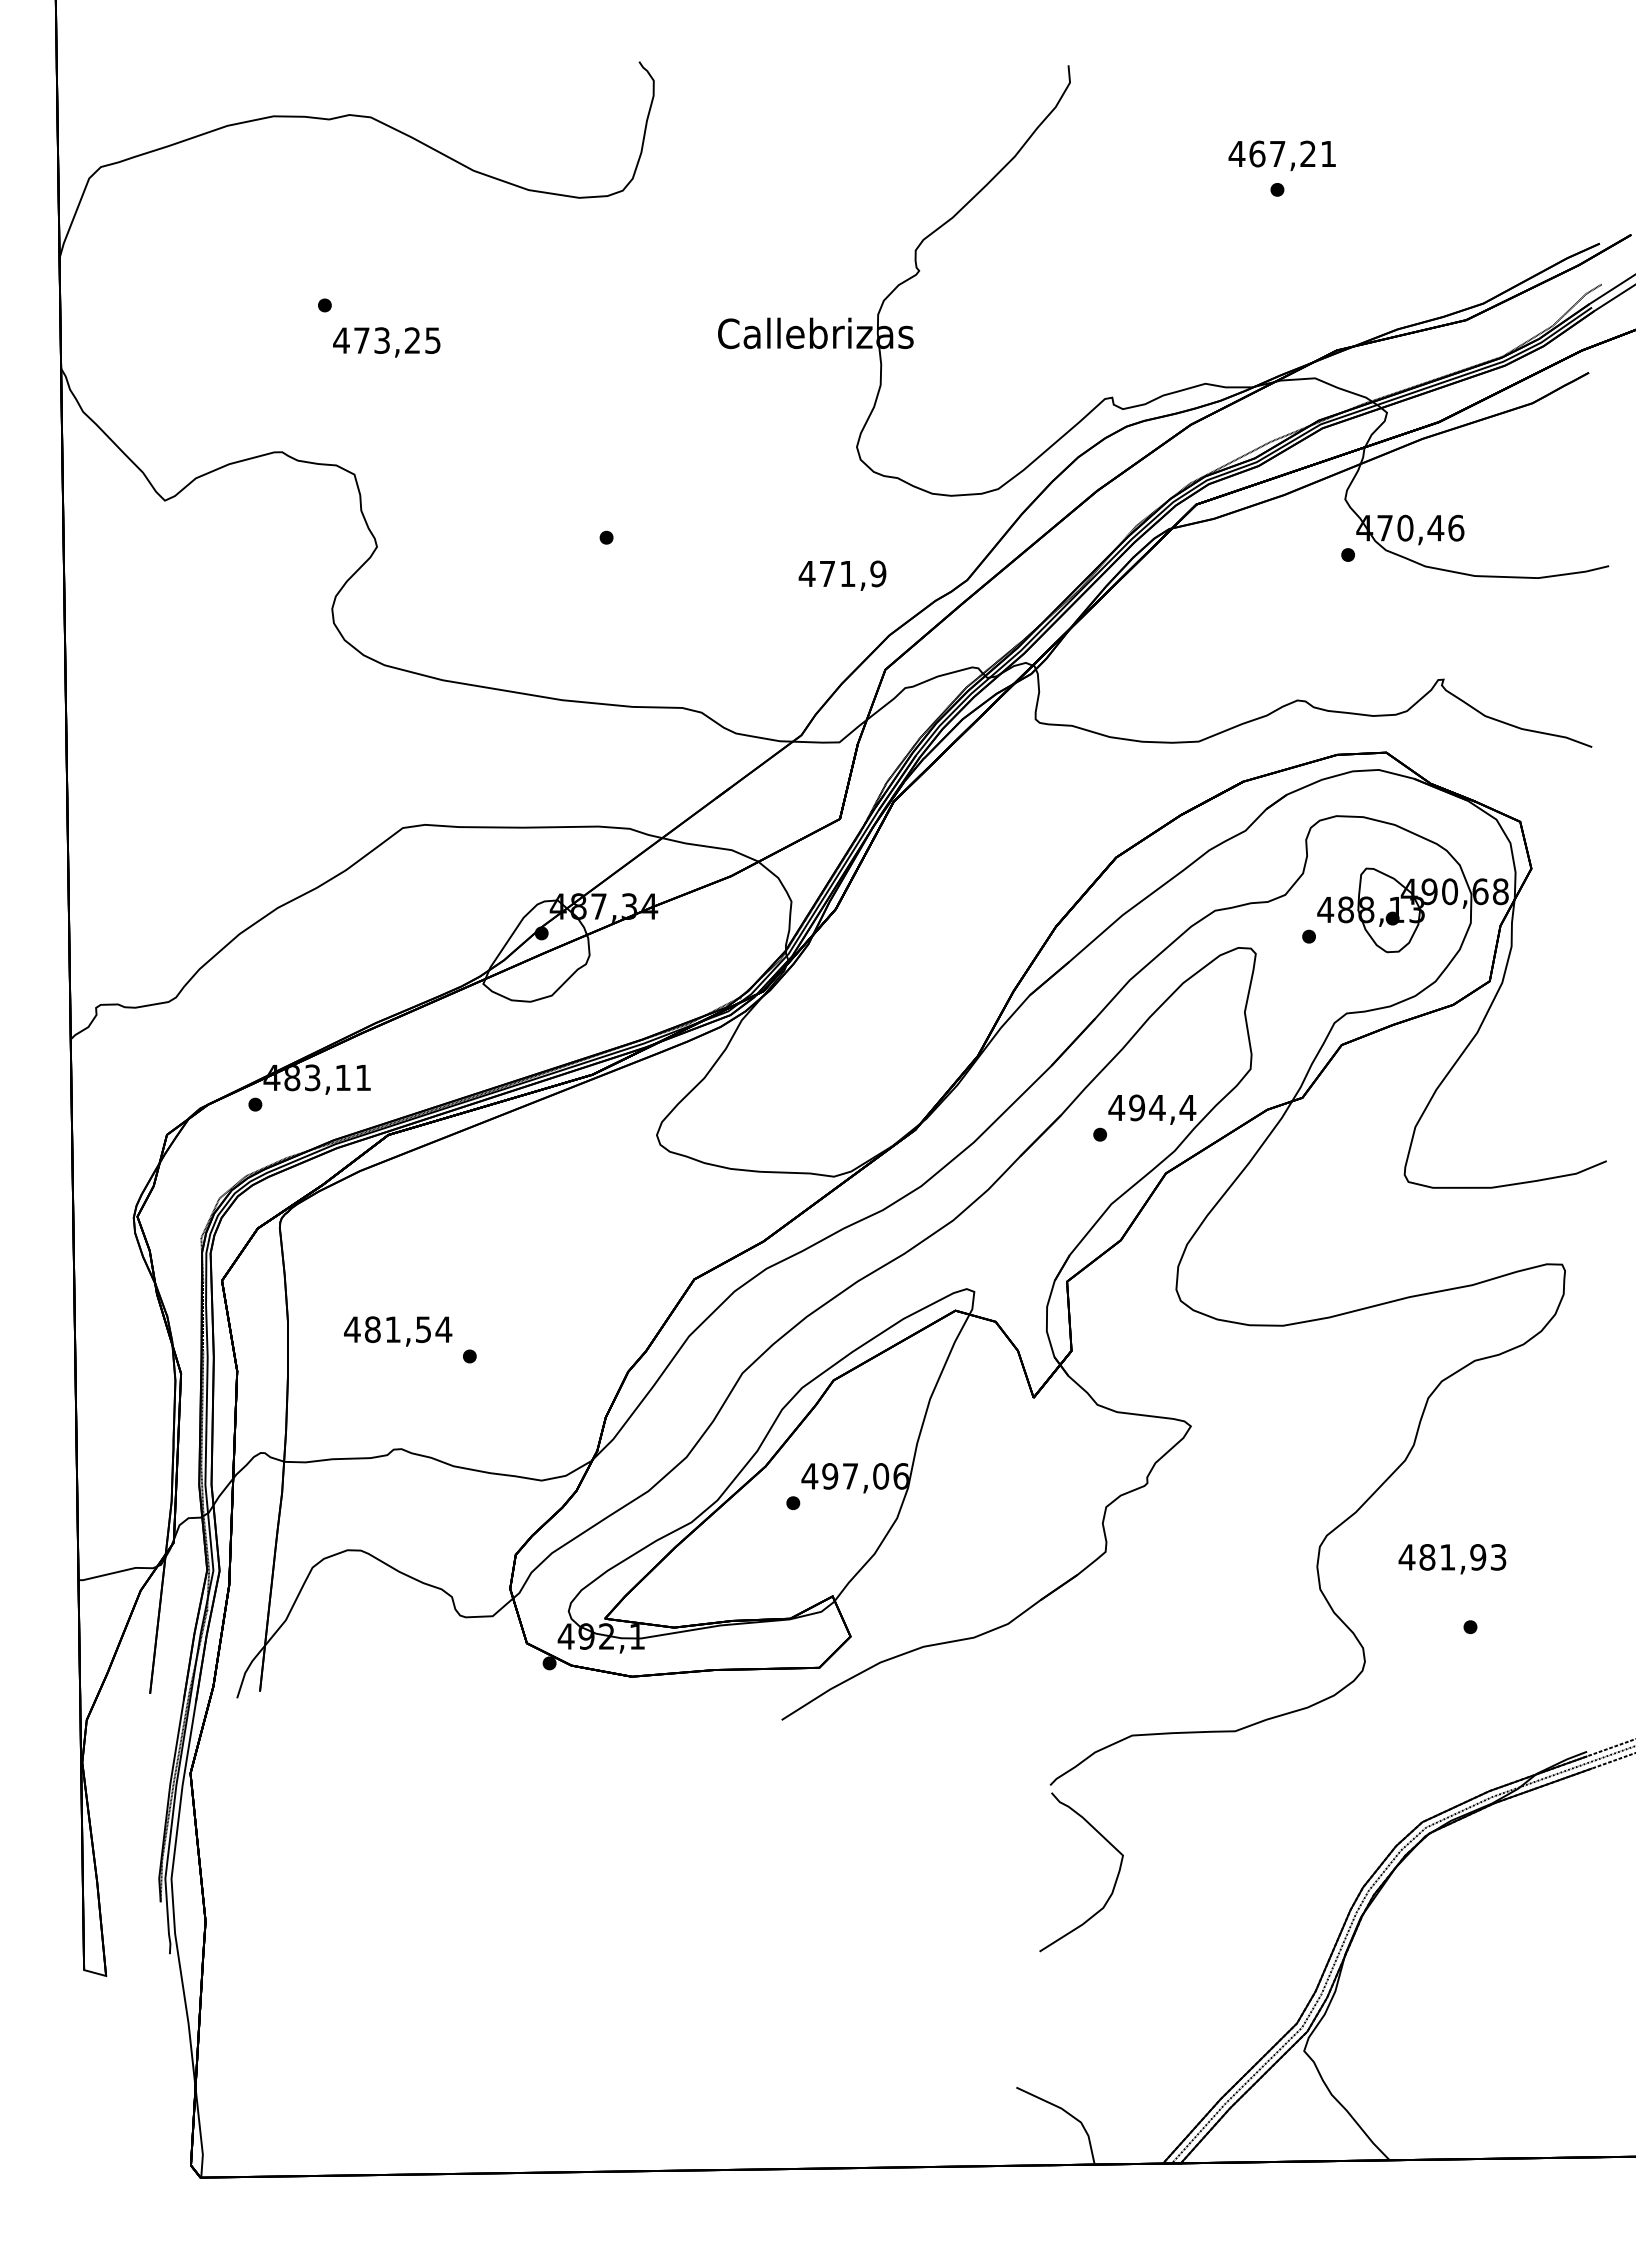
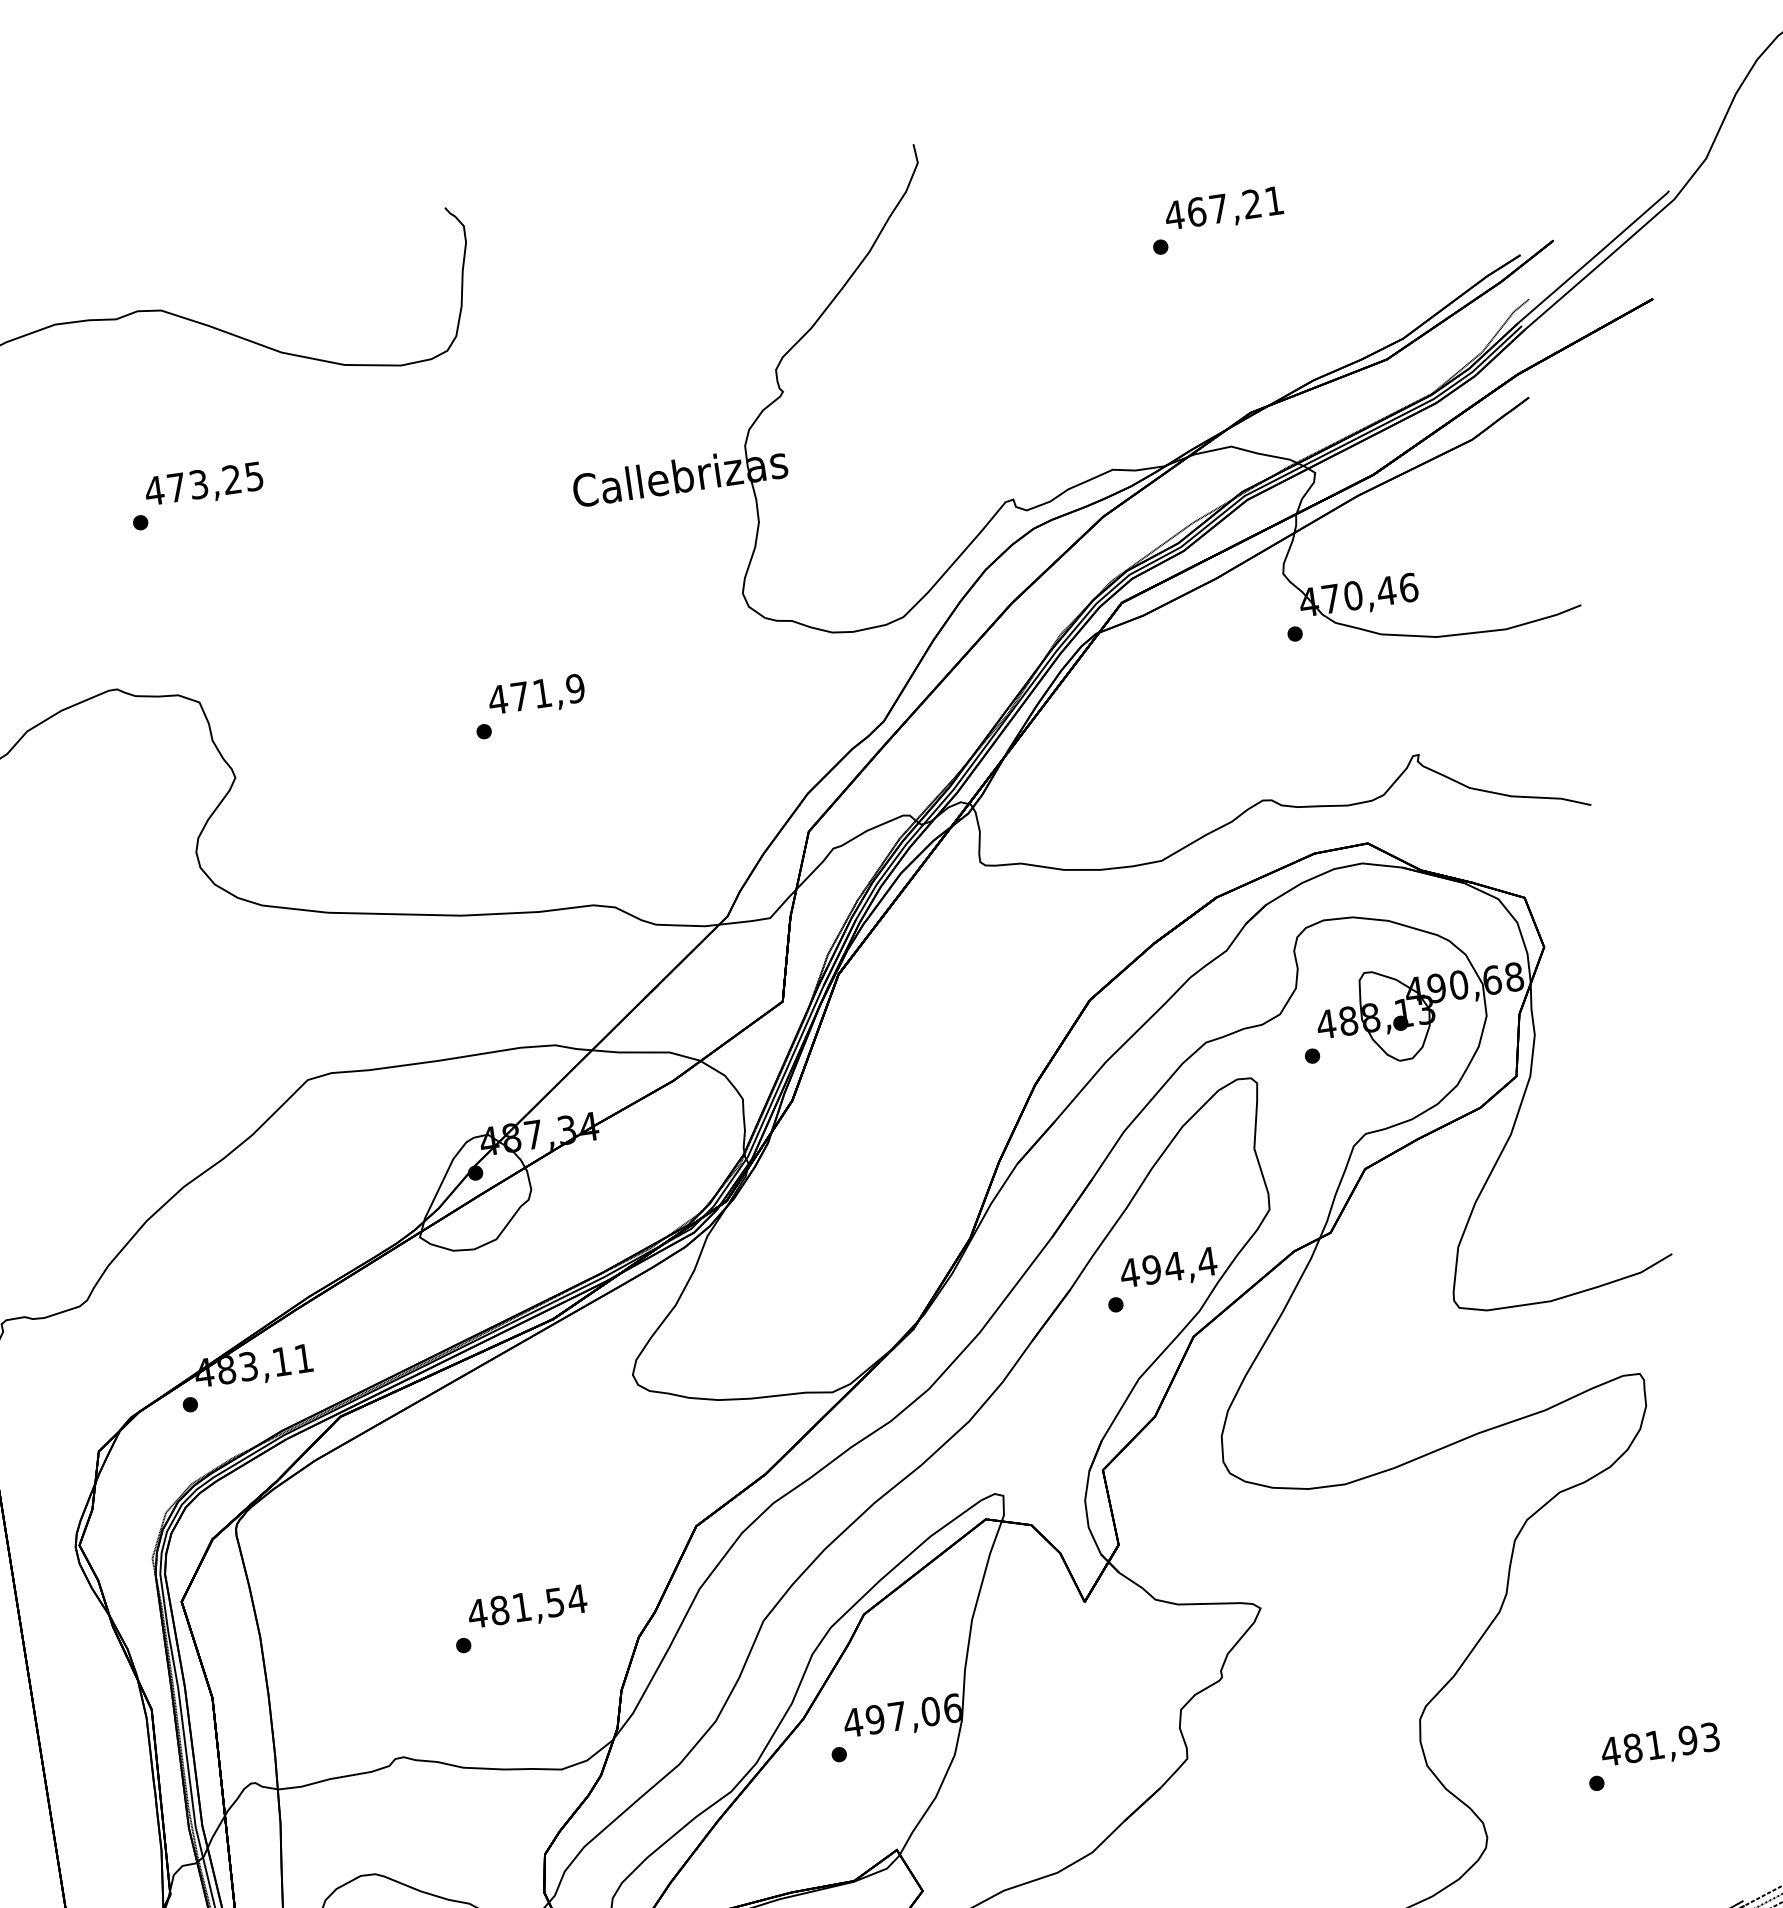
text: (1281, 155) -> (1223, 209), moved
text: (386, 342) -> (203, 485), moved
text: (842, 575) -> (536, 696), moved
text: (398, 1331) -> (528, 1608), moved
text: (1452, 1559) -> (1660, 1746), moved

